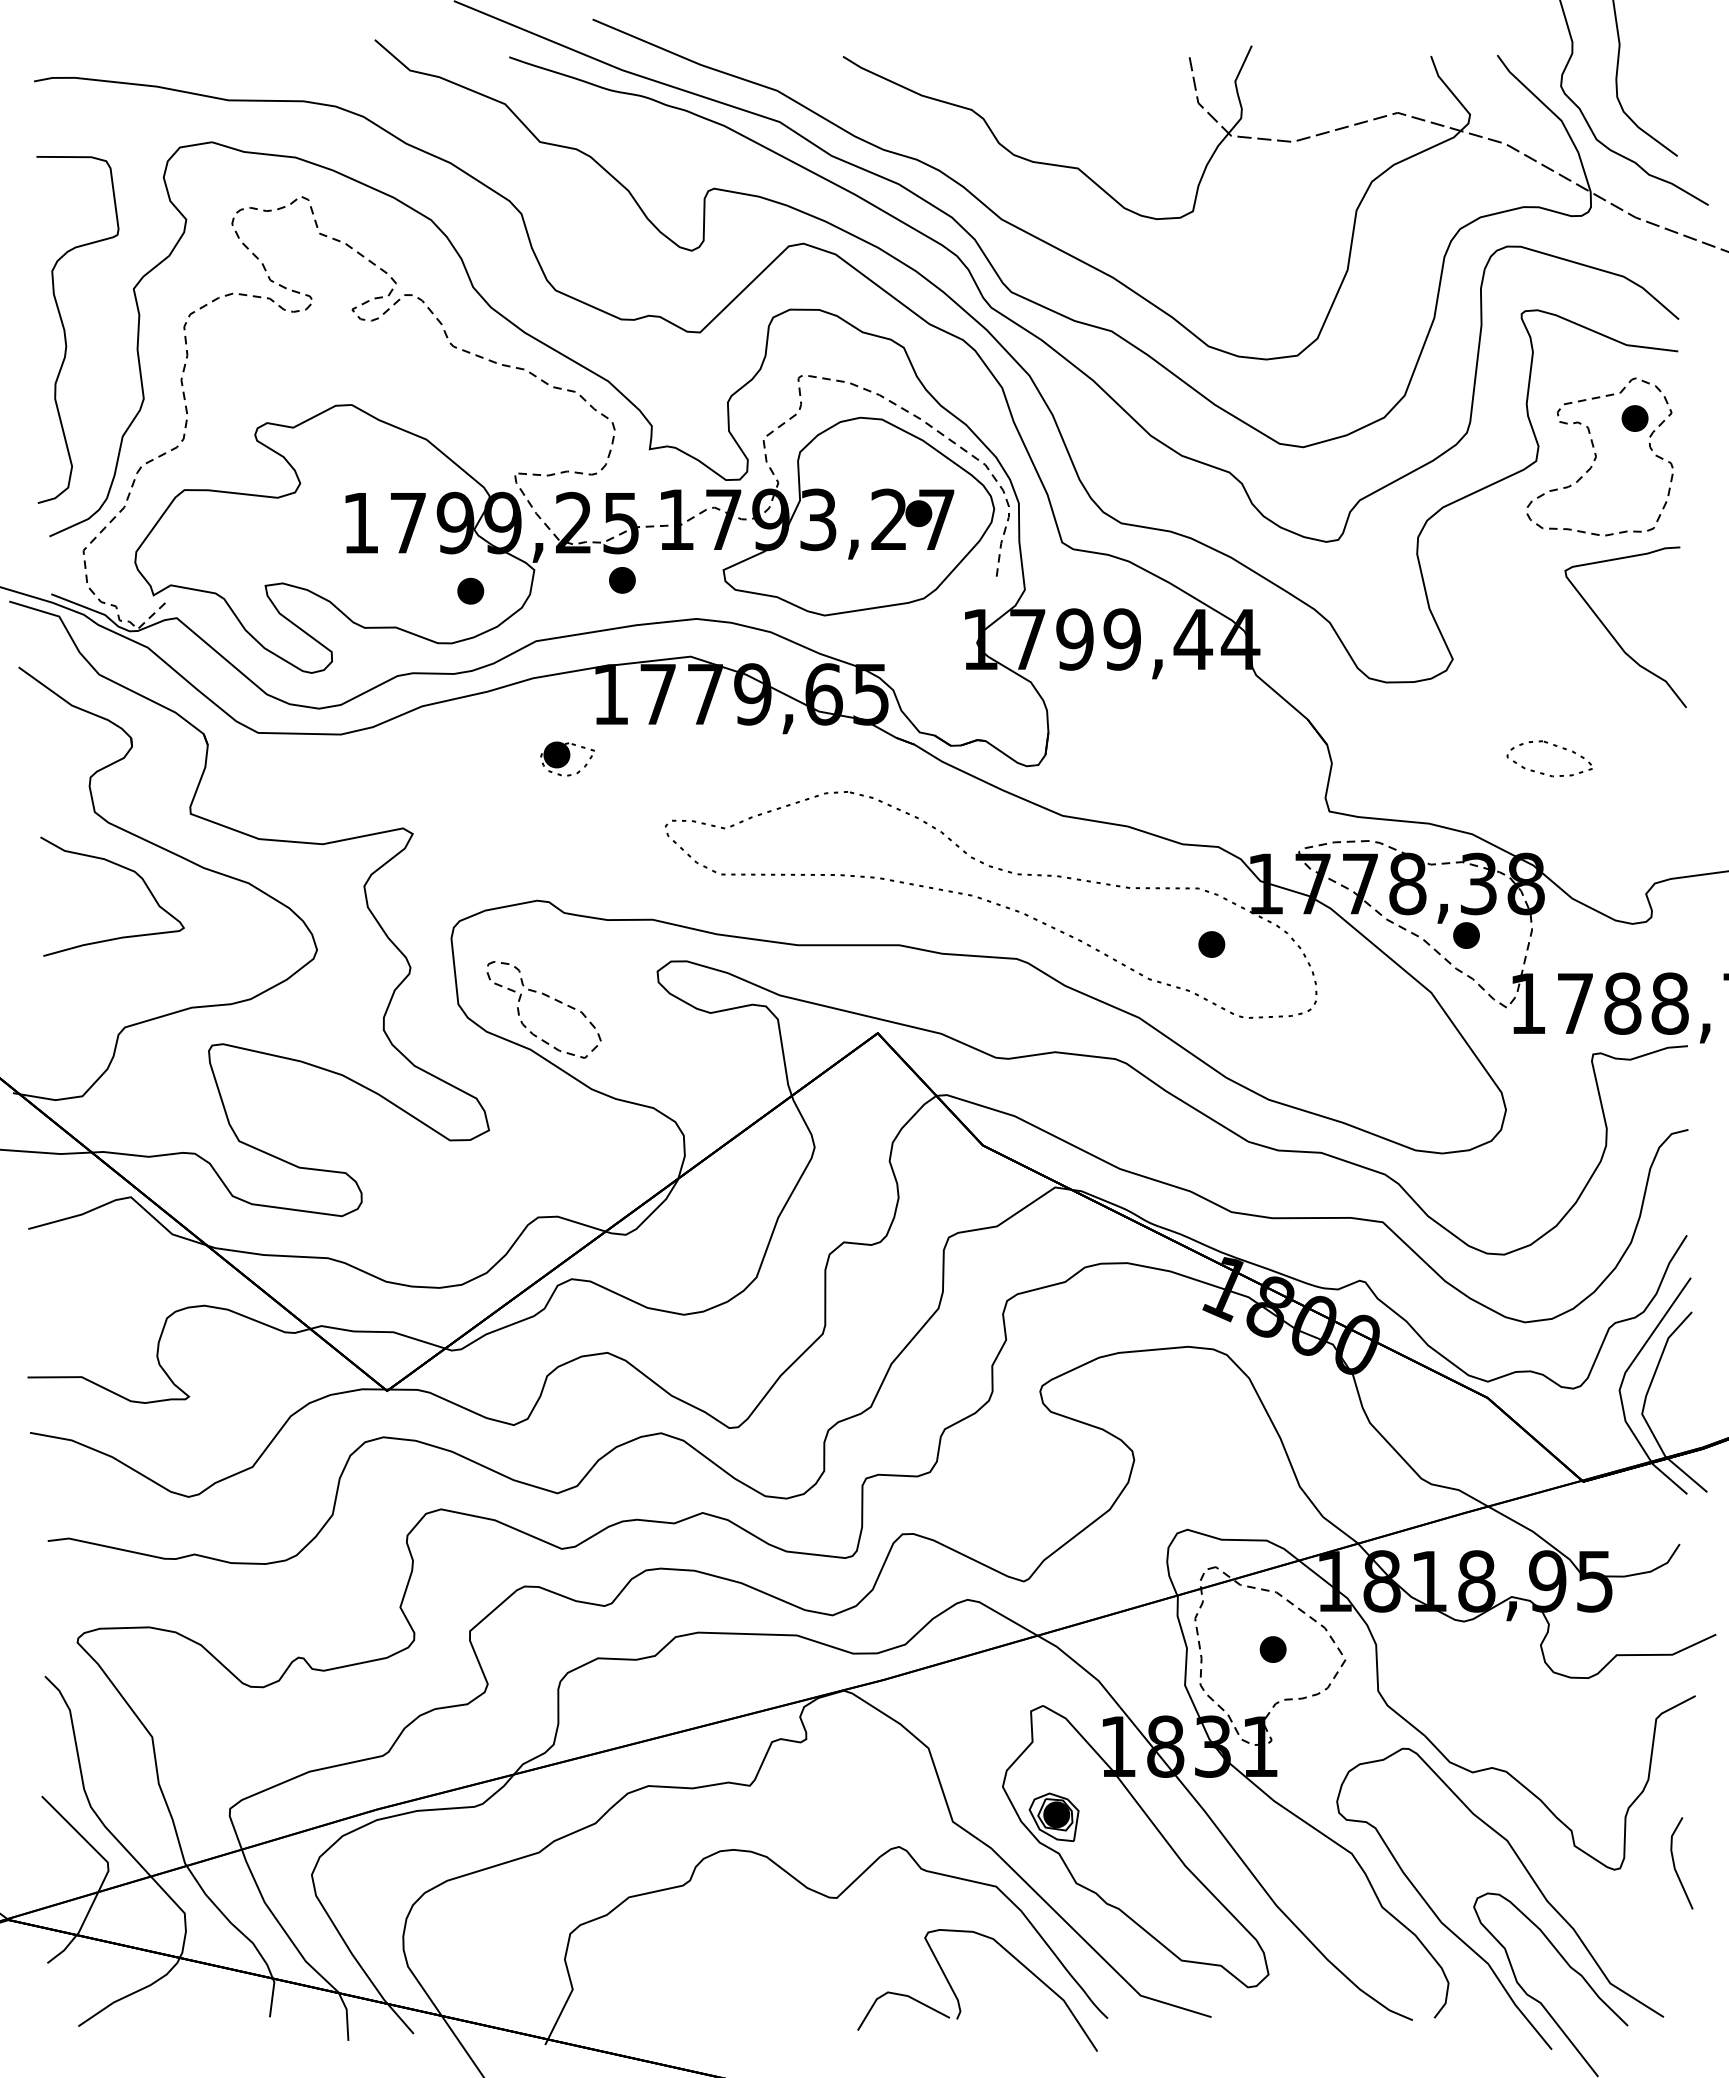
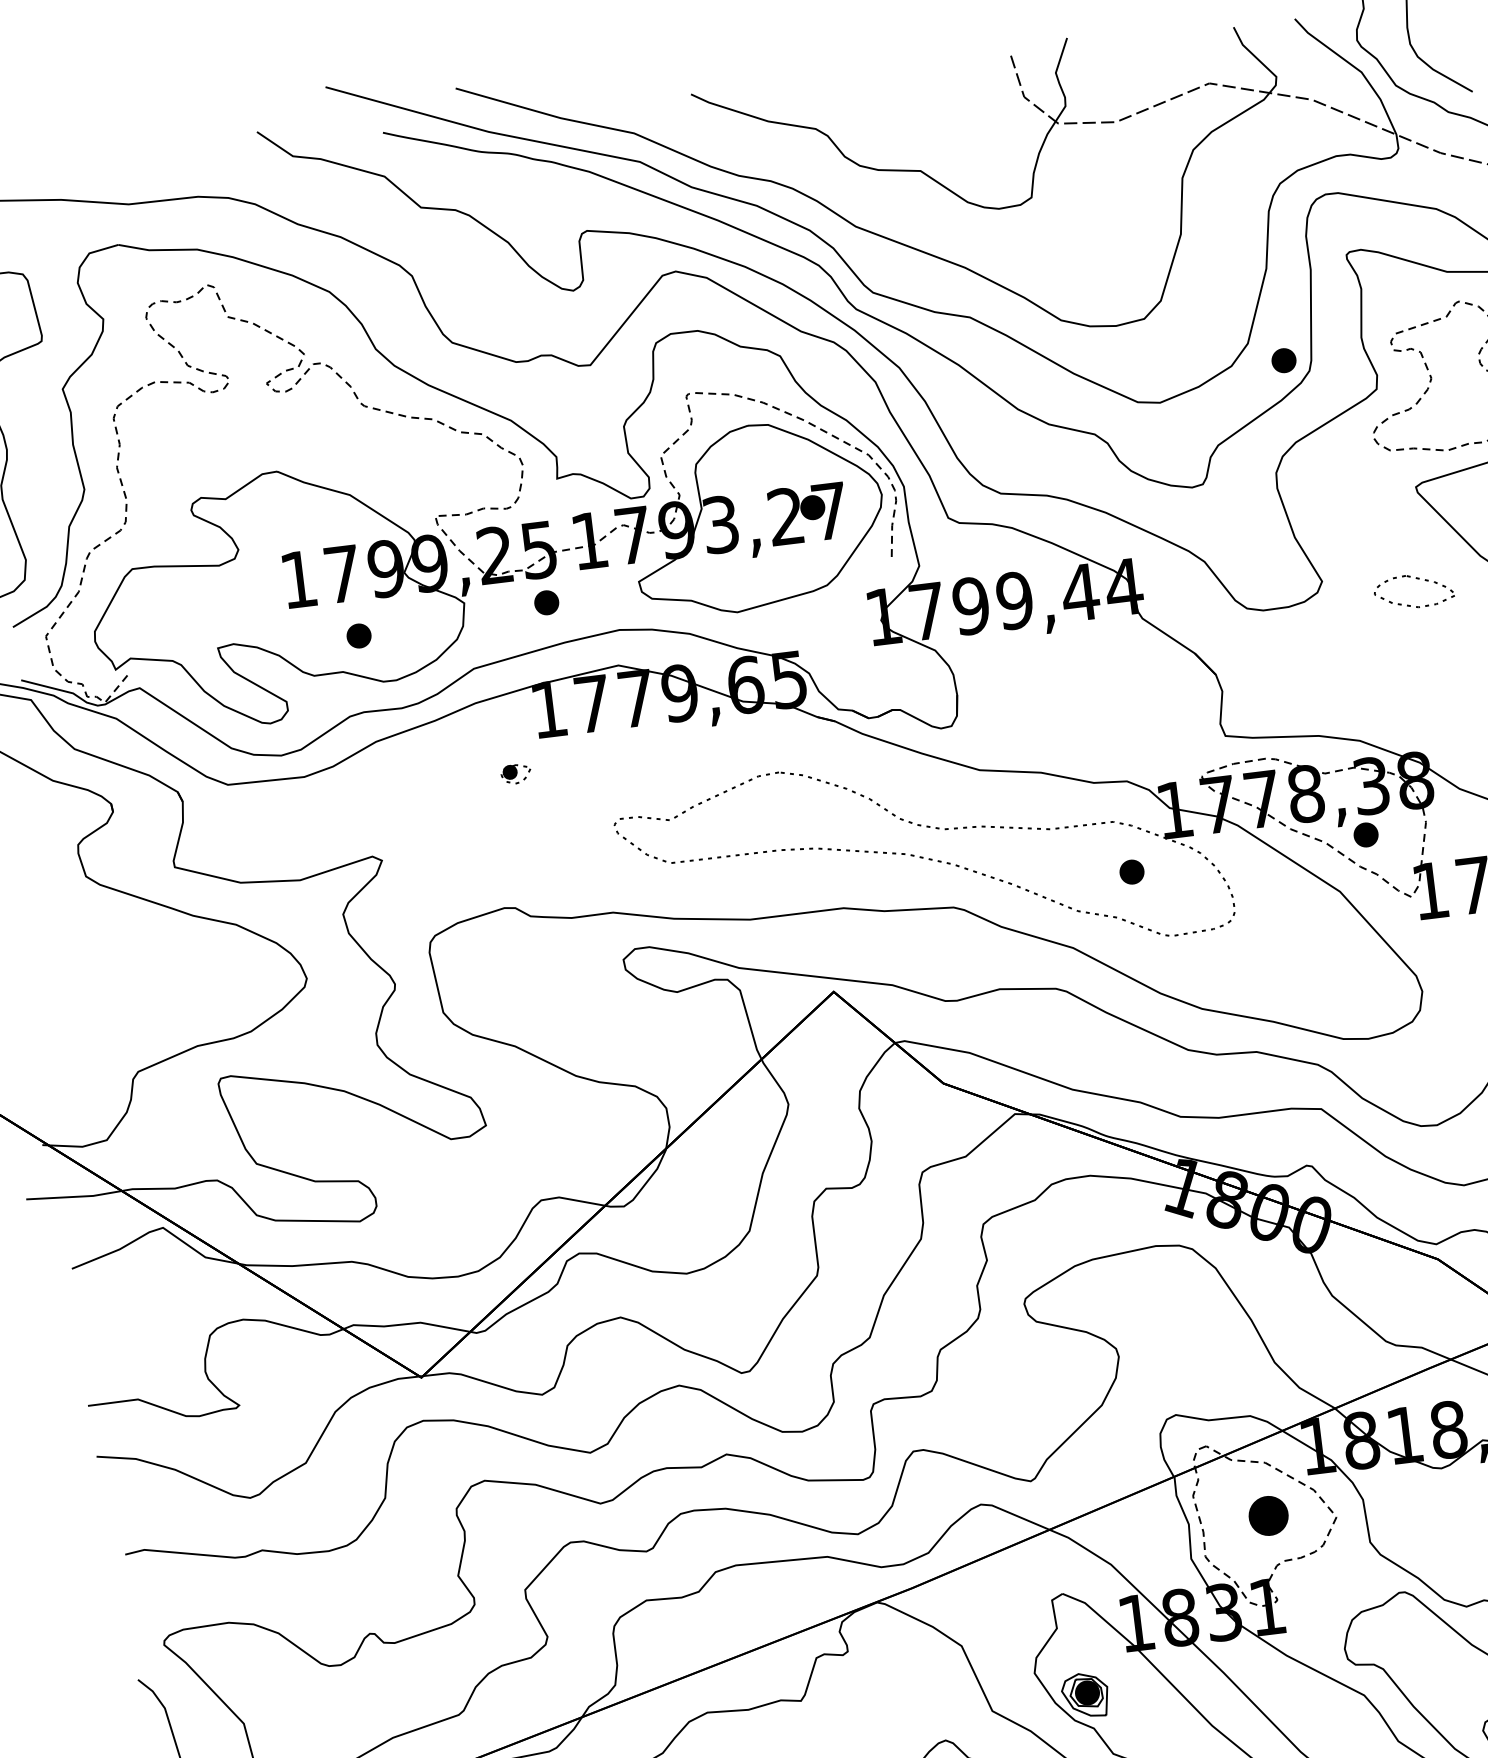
part: (1634, 418) -> (1283, 360), moved
part: (470, 590) -> (358, 635), moved
part: (1554, 746) -> (1417, 579), moved
part: (567, 758) -> (516, 773), size x0.6
curve: (123, 868) -> (118, 925), removed
part: (548, 997) -> (525, 996), removed
part: (1272, 1649) -> (1267, 1515), size x1.6

